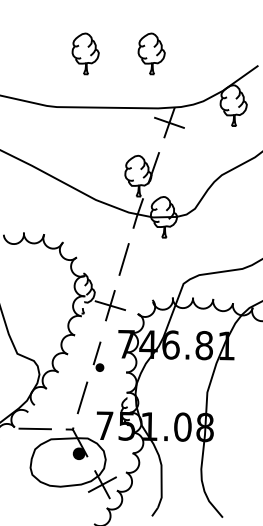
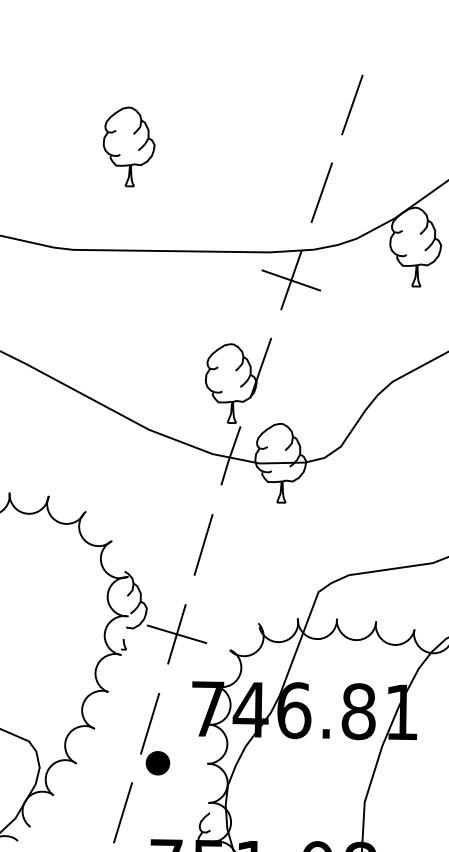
line: (200, 32) -> (351, 105), added
part: (151, 53) -> (256, 146), removed
line: (184, 77) -> (320, 192), added
part: (98, 356) -> (153, 732), size x1.43

